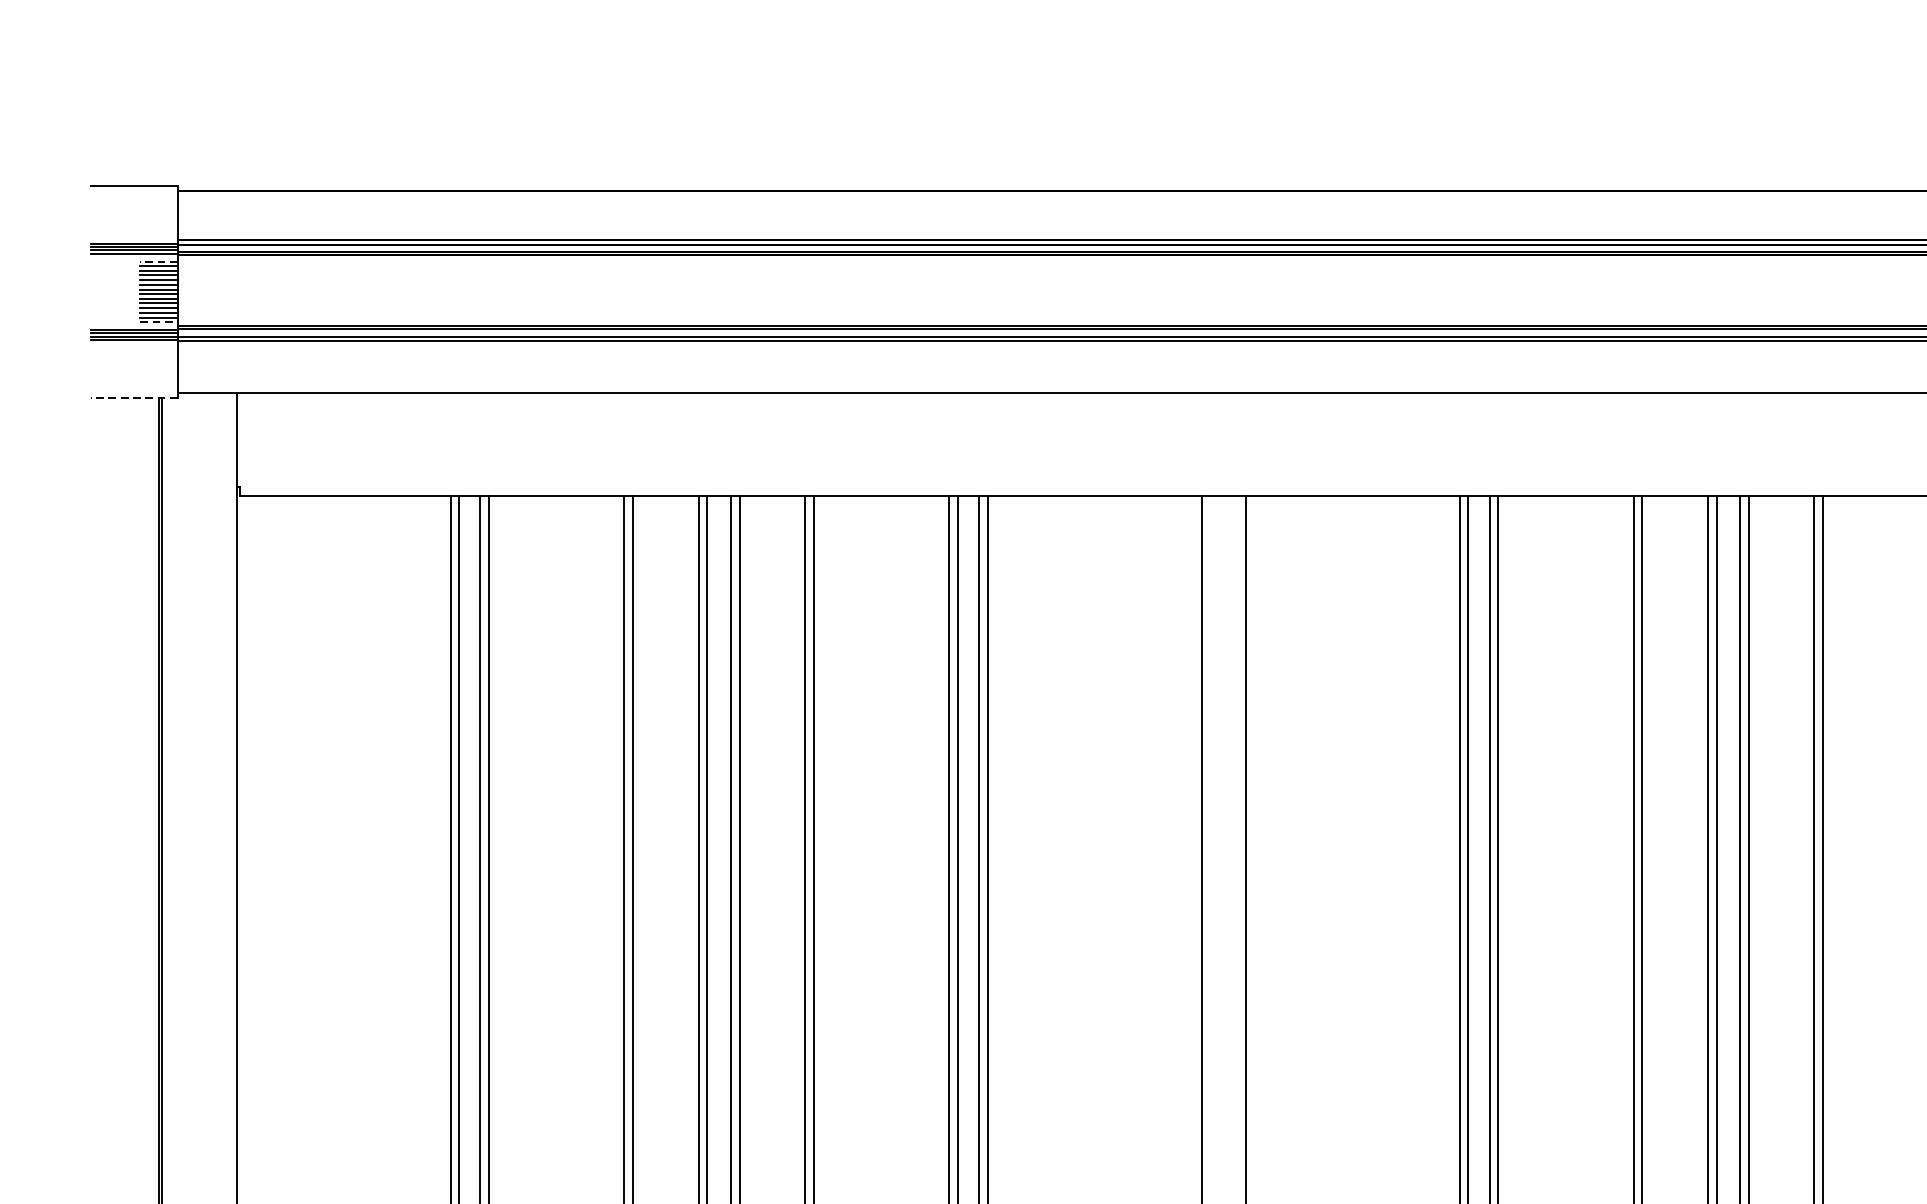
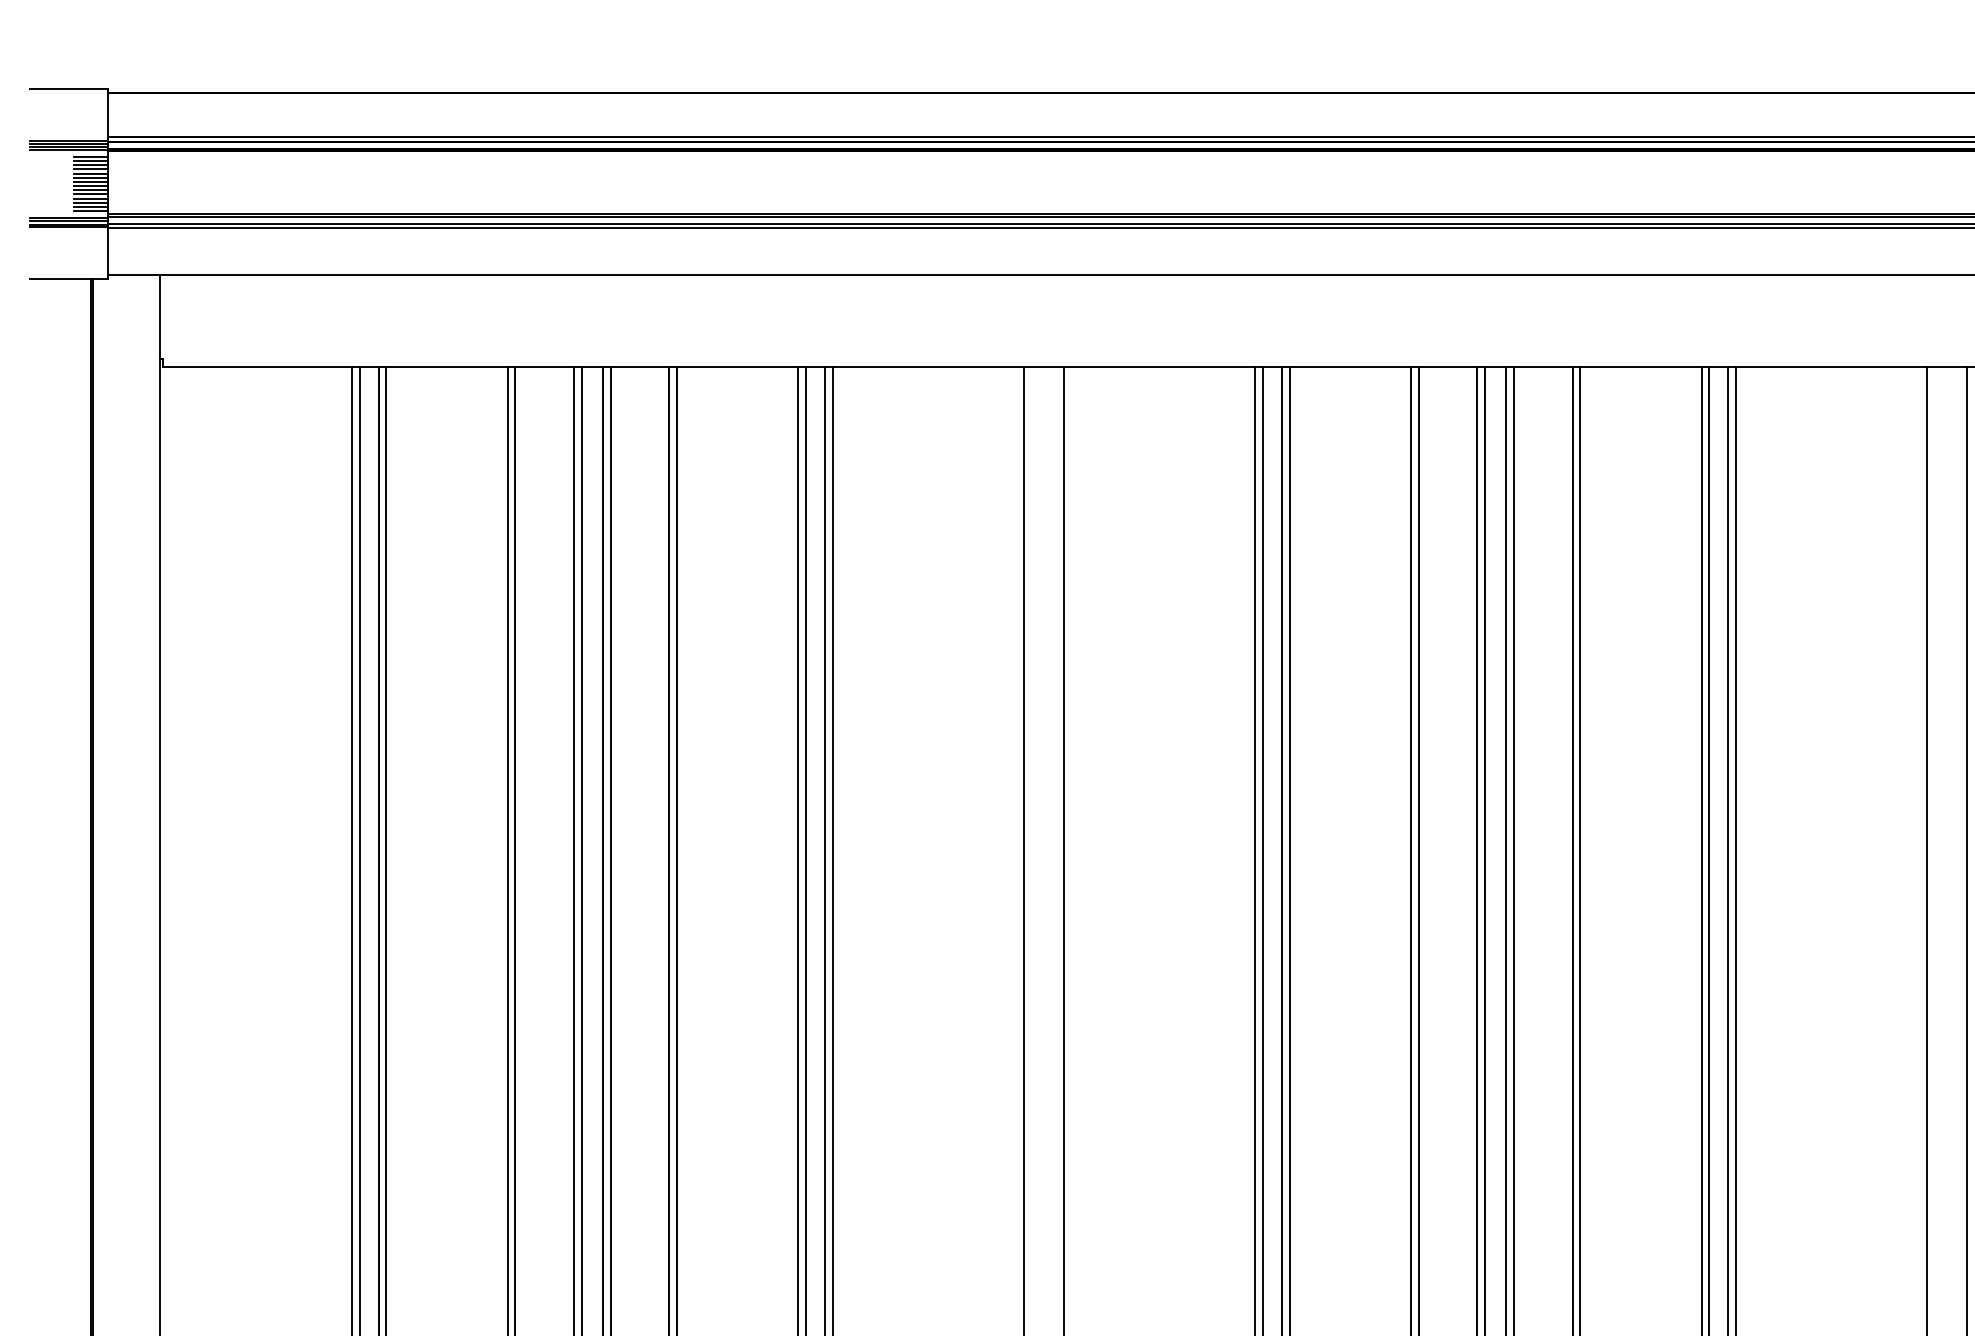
line: (158, 261) -> (90, 156), dashed -> solid
line: (158, 322) -> (90, 211), dashed -> solid
line: (133, 397) -> (68, 278), dashed -> solid

